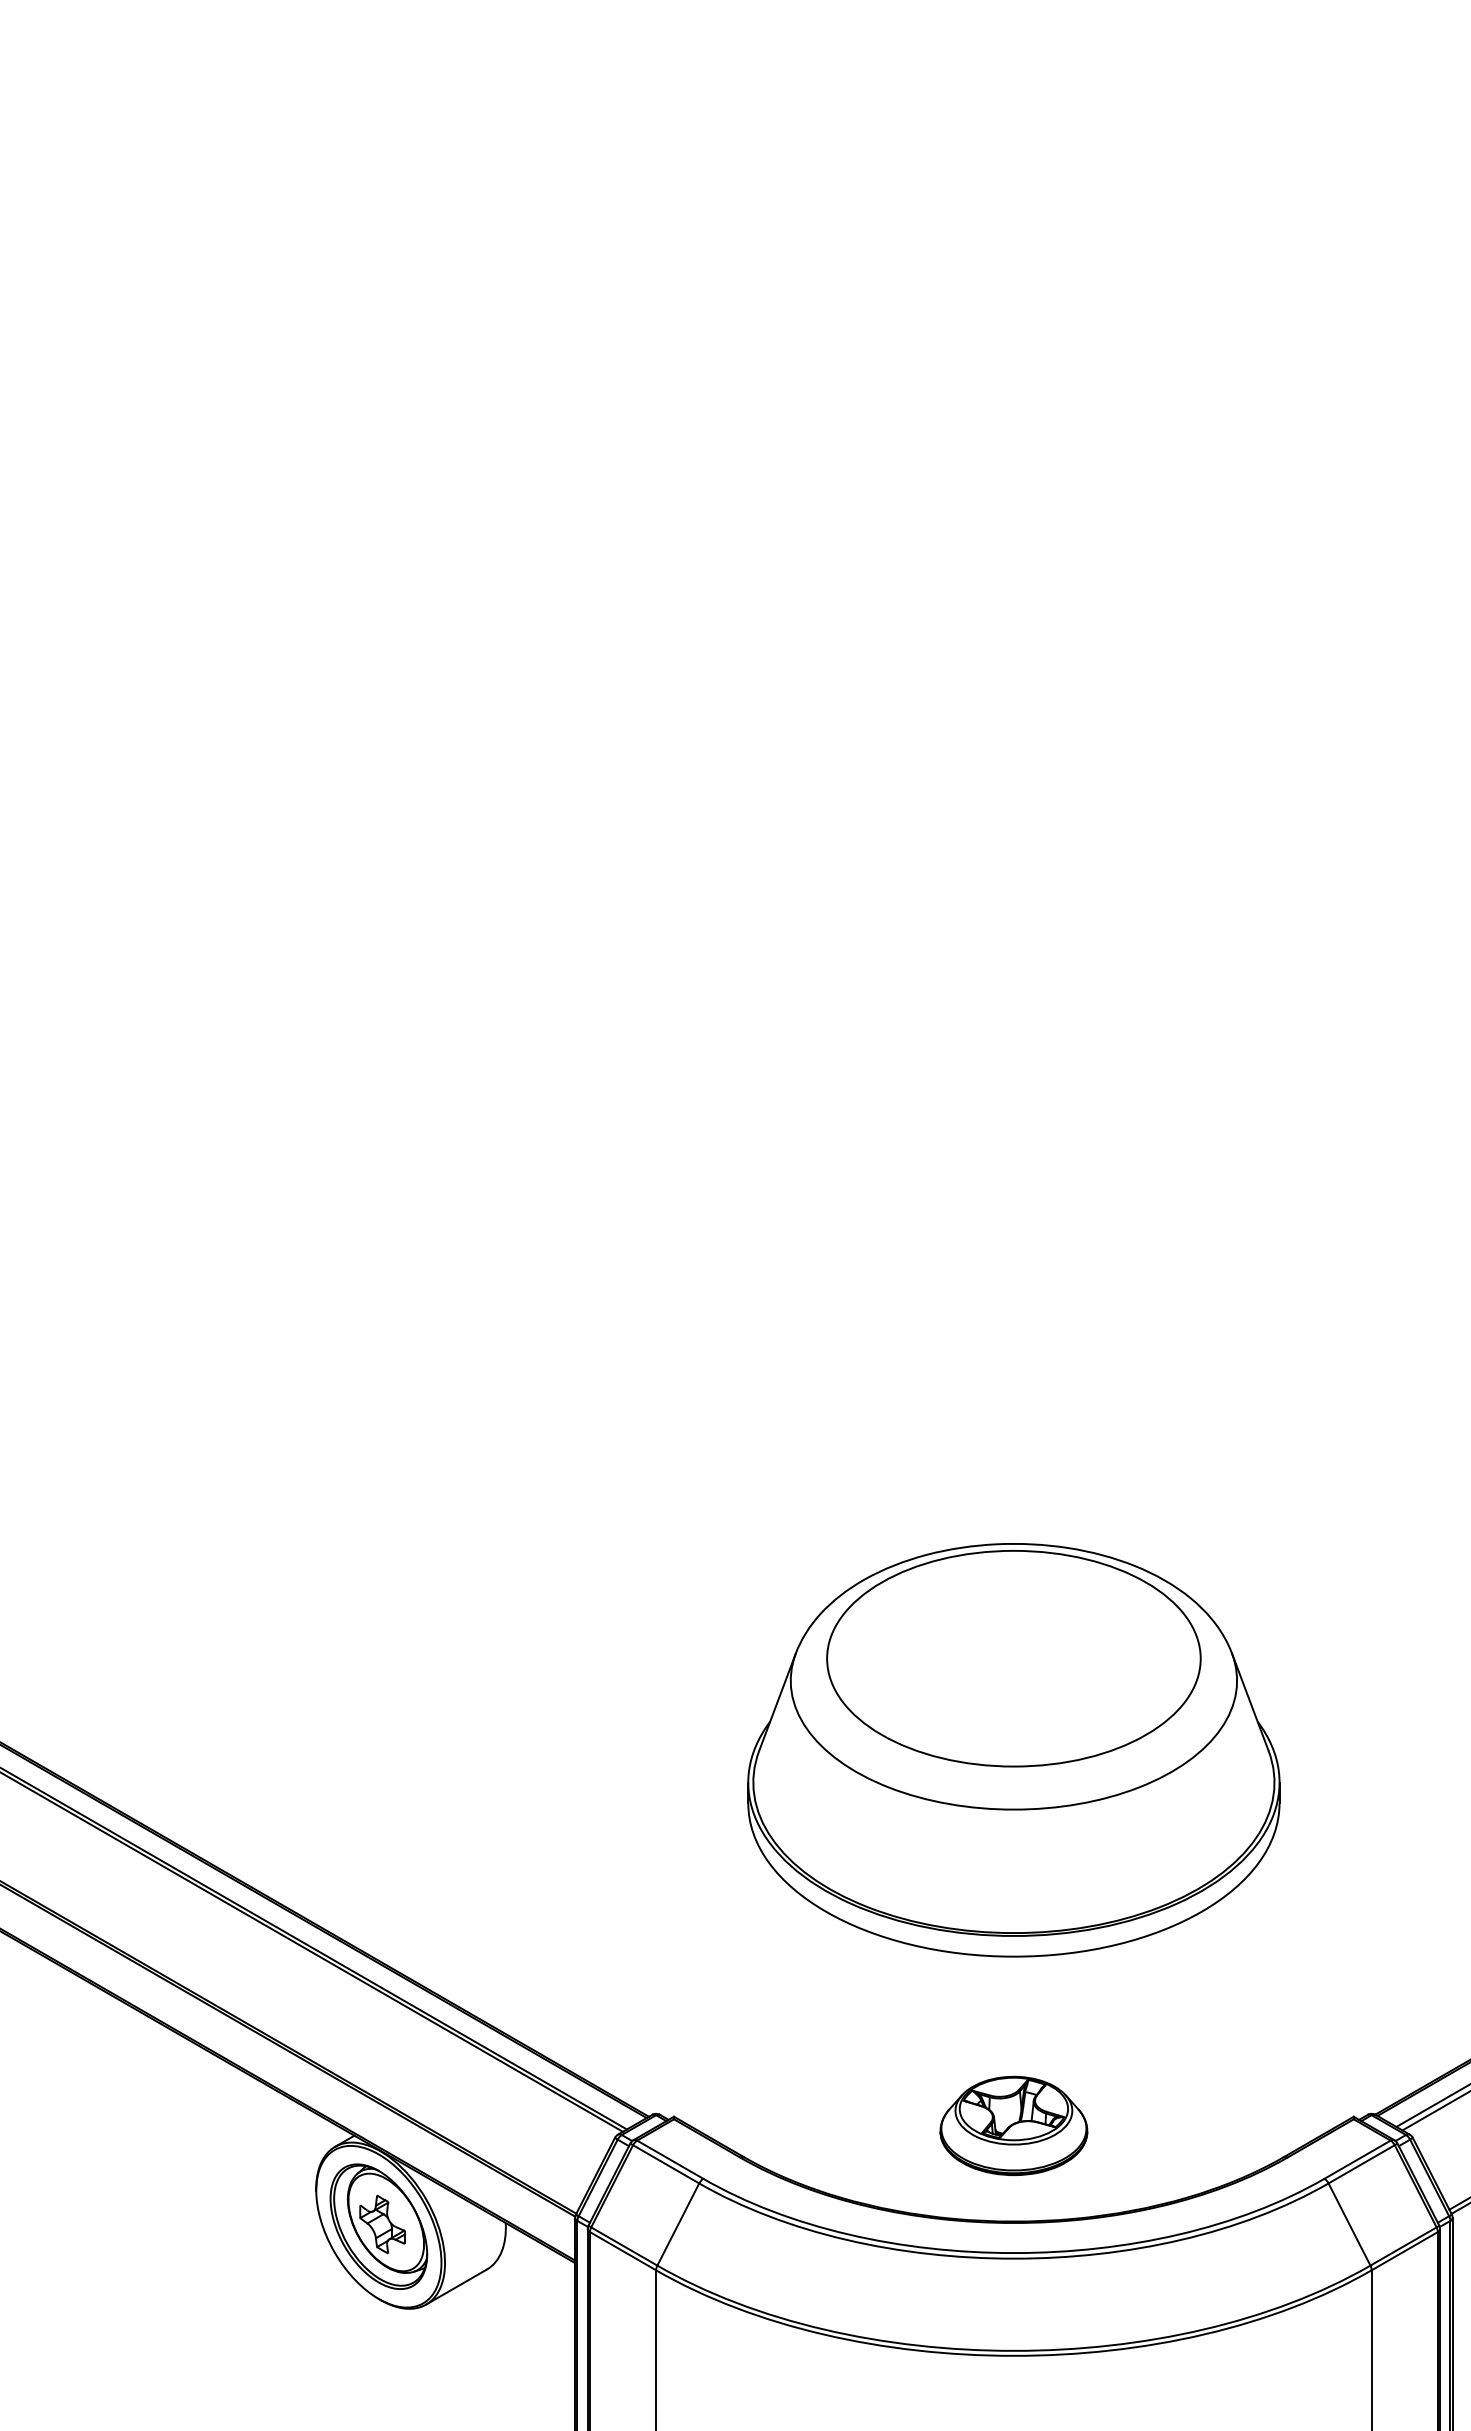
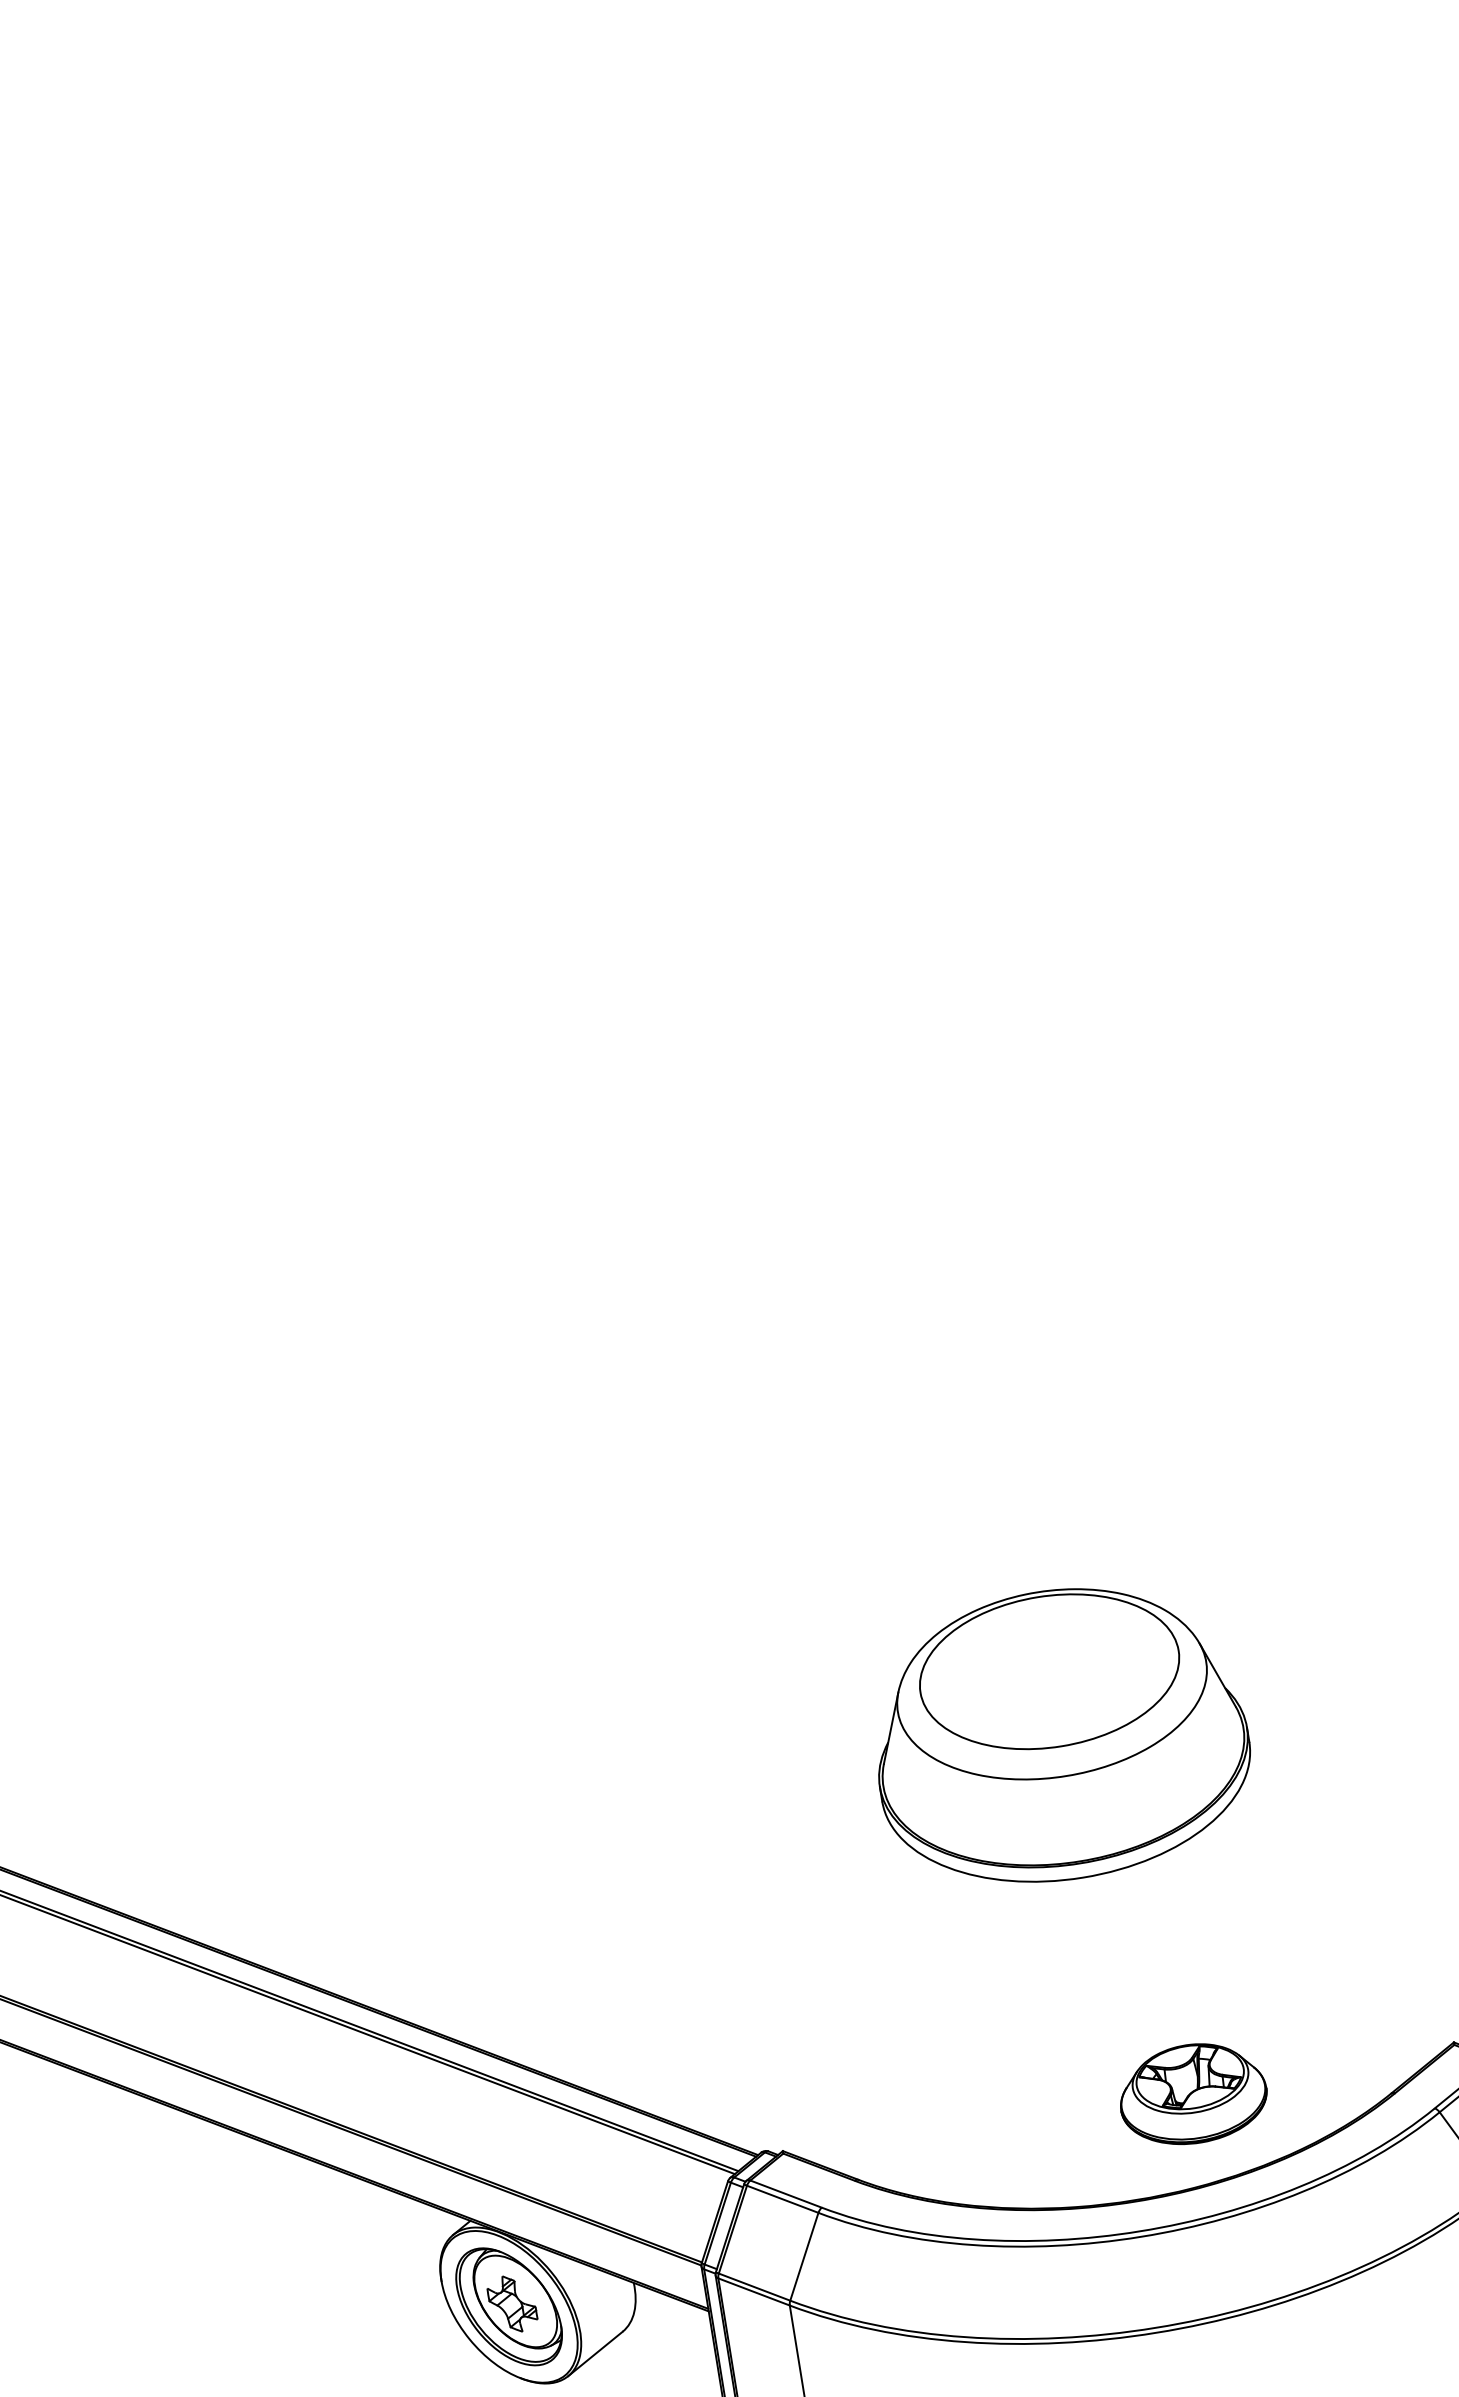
part: (1013, 1750) -> (1059, 1735), size x0.7
part: (1013, 2125) -> (1192, 2093), moved

